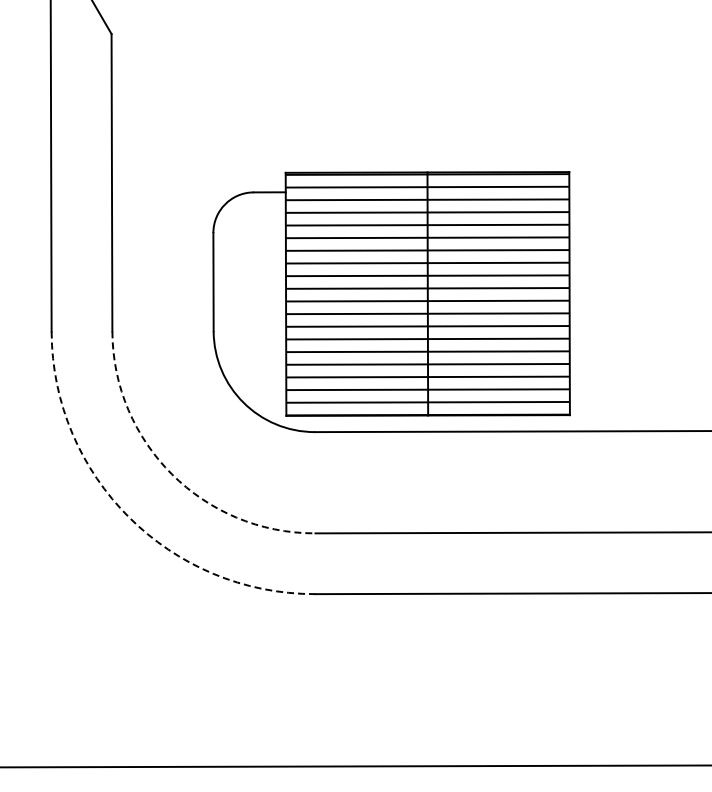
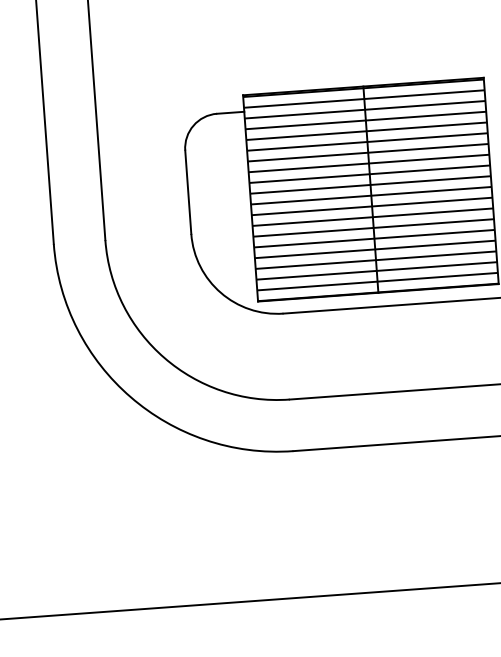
arc: (172, 474) -> (164, 358), dashed -> solid
arc: (129, 517) -> (130, 397), dashed -> solid

